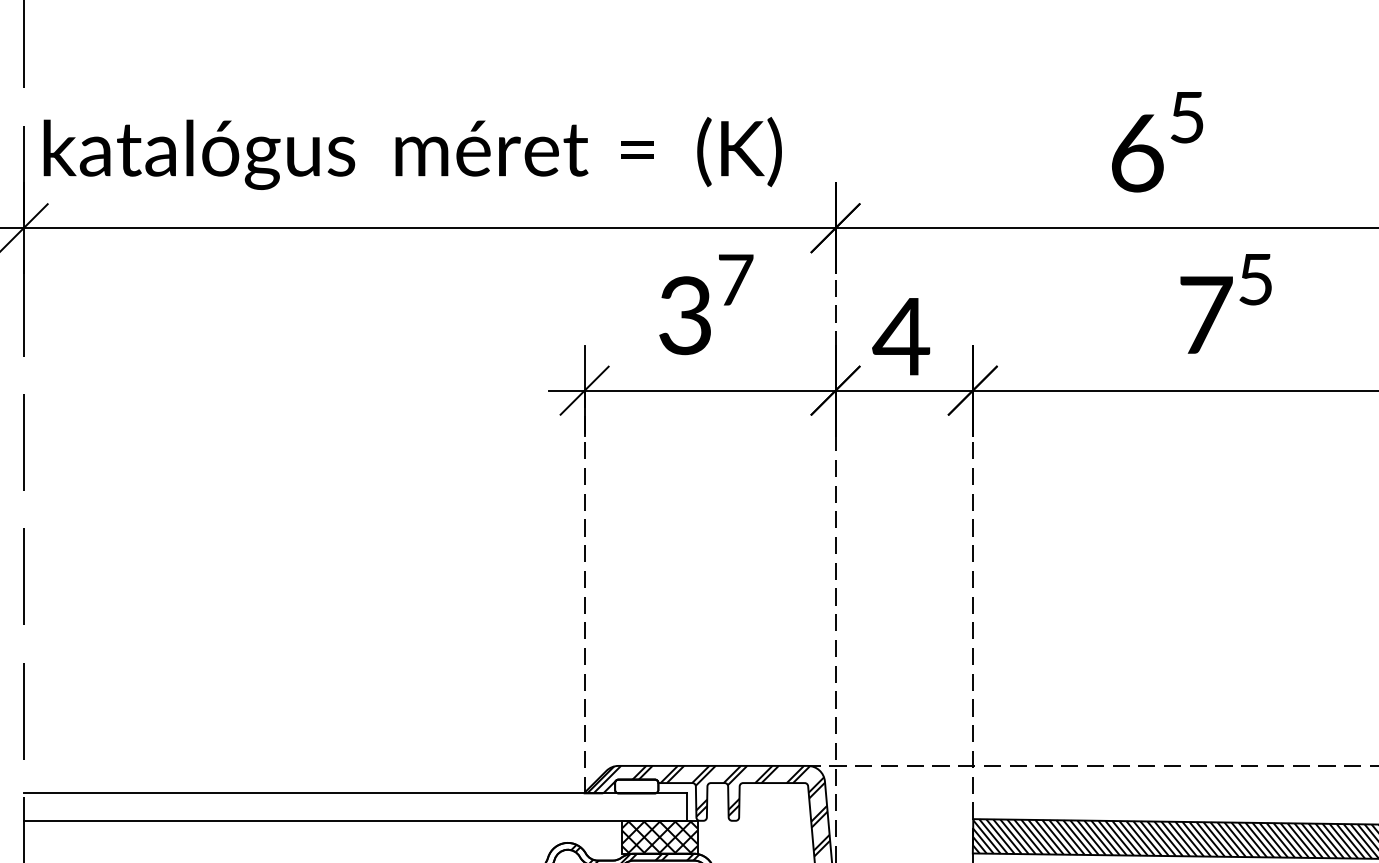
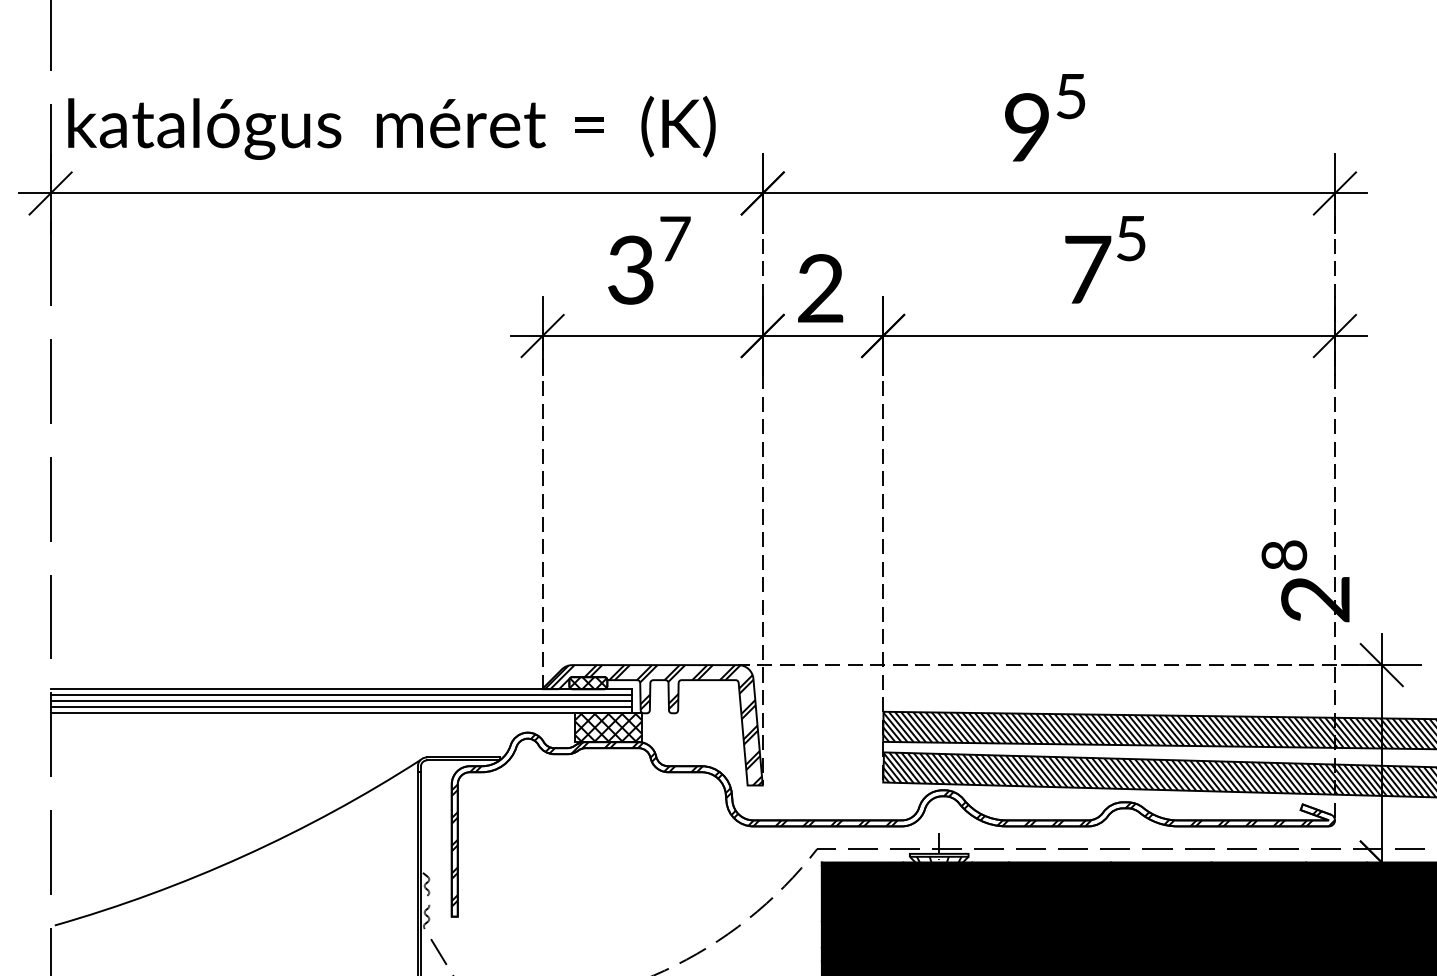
text: (1137, 152) -> (1027, 127), 6 -> 9
text: (900, 336) -> (819, 288), 4 -> 2
hatch: (635, 786) -> (587, 683), added
line: (355, 800) -> (341, 695), added
line: (355, 807) -> (341, 701), added
line: (355, 814) -> (341, 707), added

